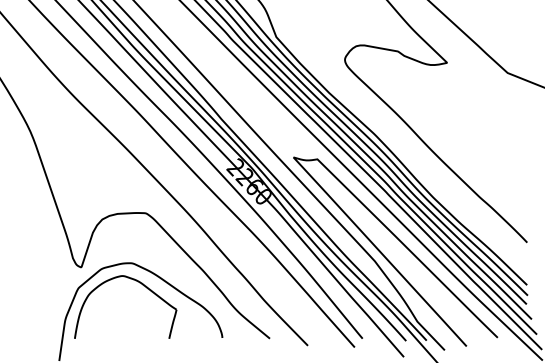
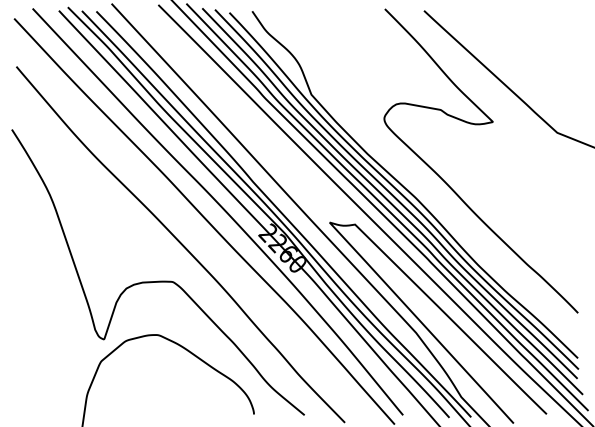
part: (140, 284) -> (167, 357), removed

